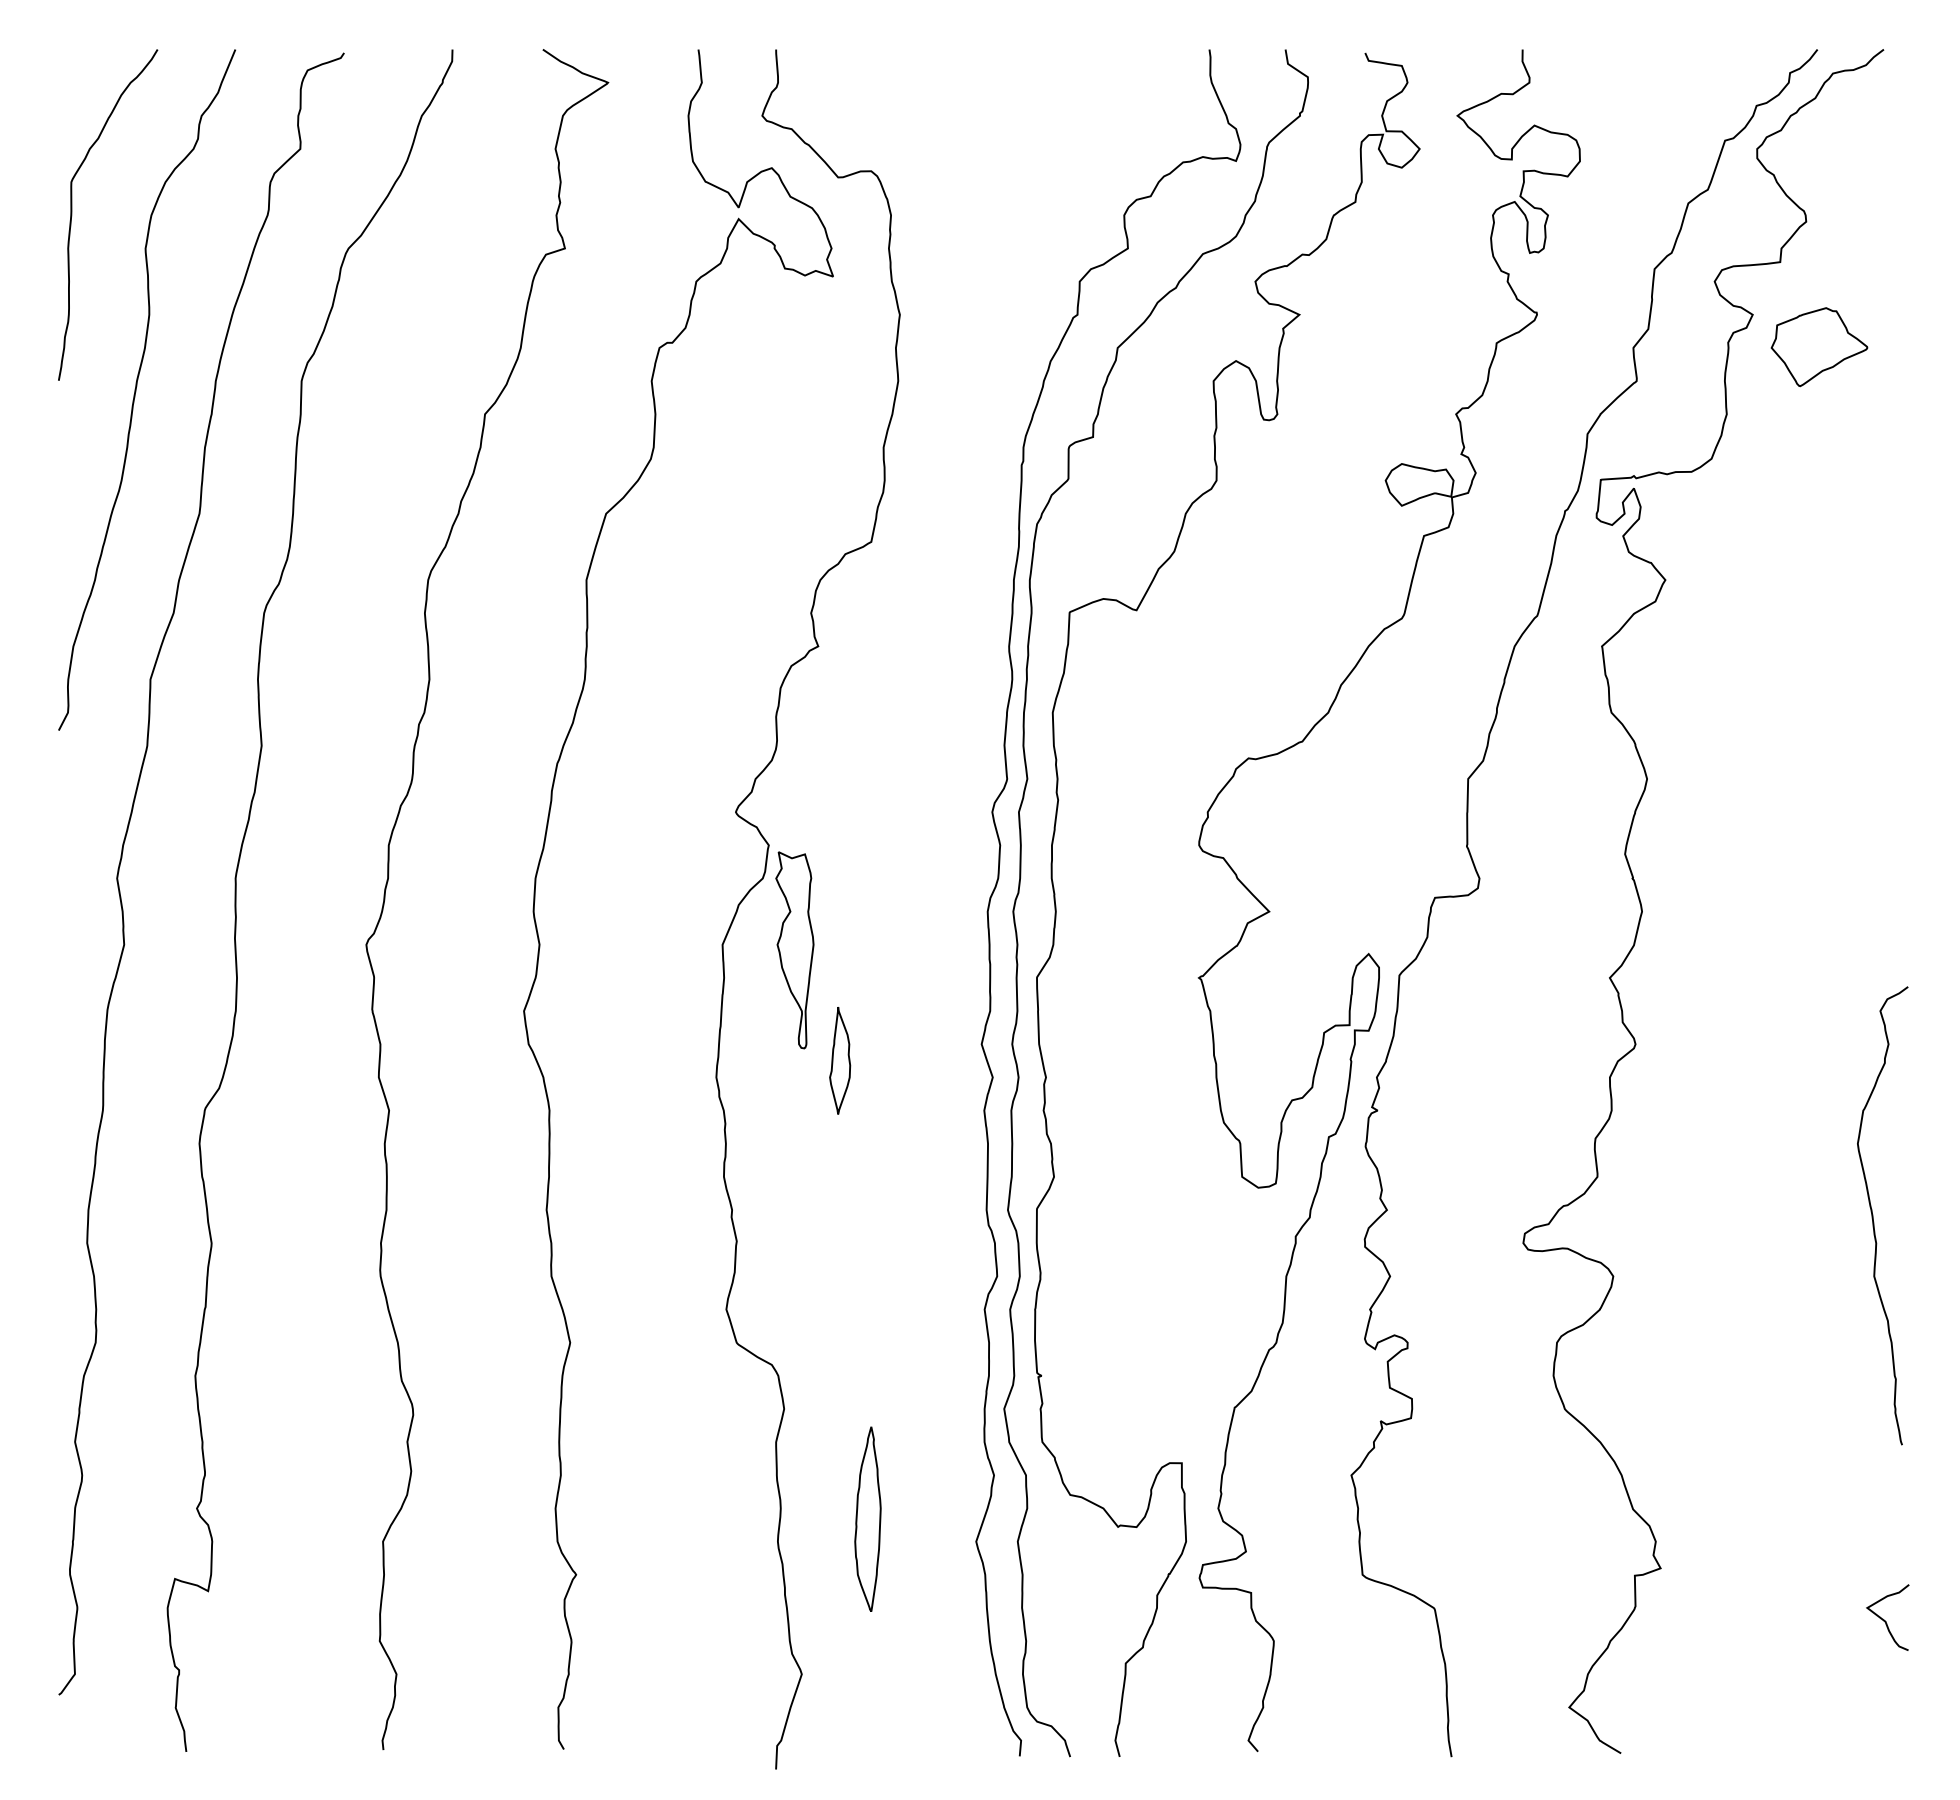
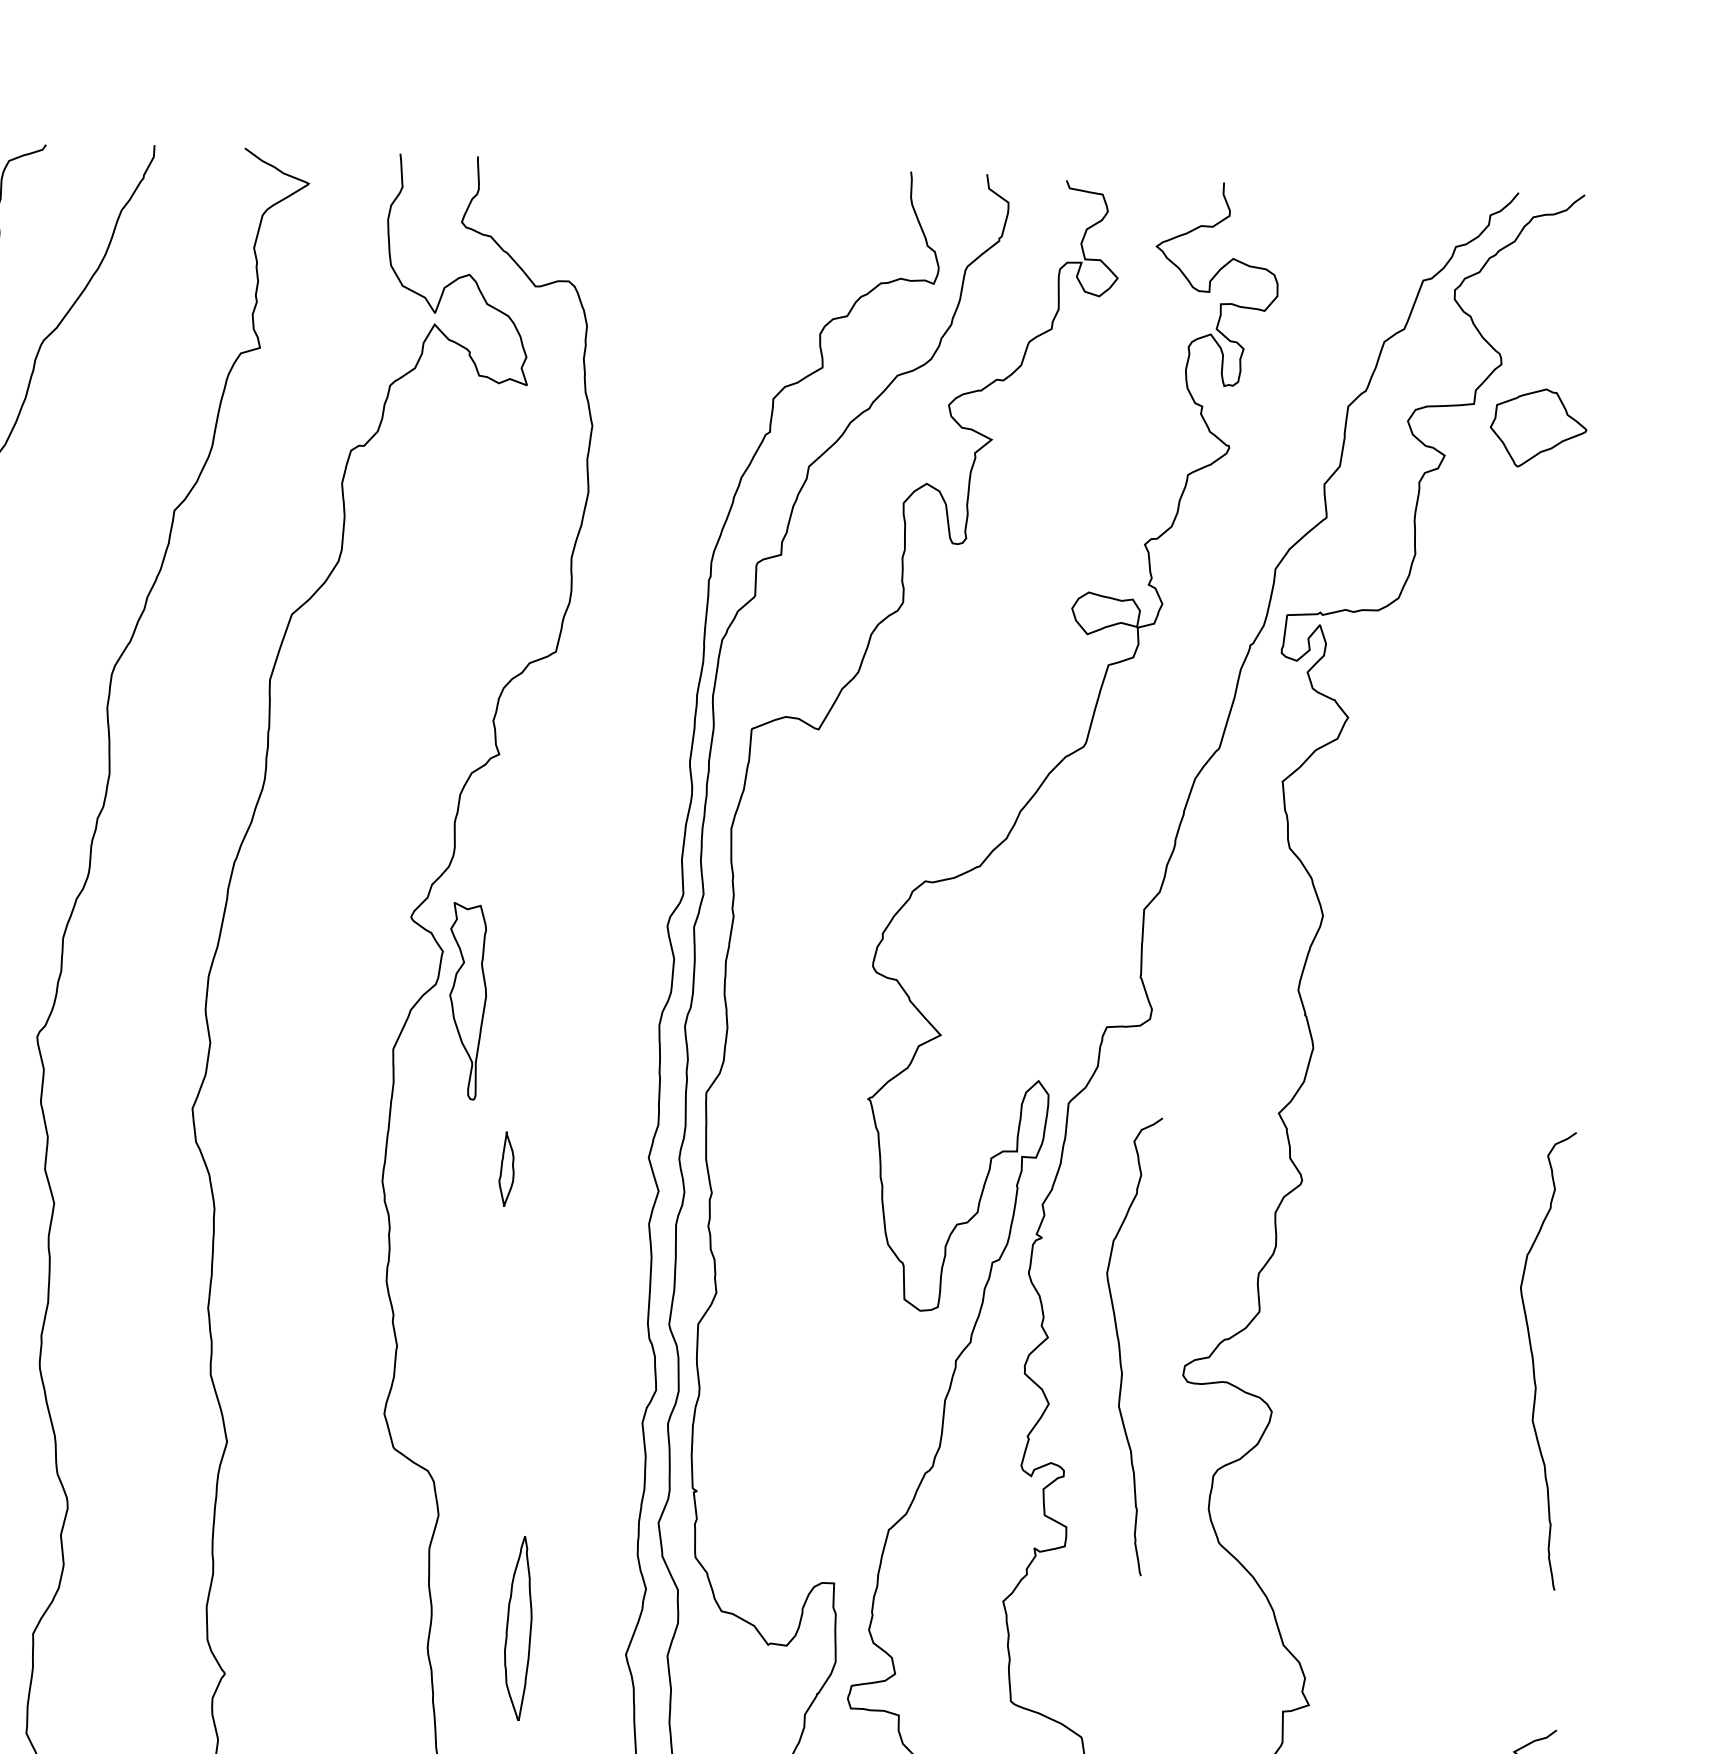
part: (1819, 347) -> (1538, 428), moved
part: (794, 950) -> (466, 1001), moved
part: (840, 1060) -> (507, 1169), size x0.7
curve: (1459, 1215) -> (1120, 1345), added

